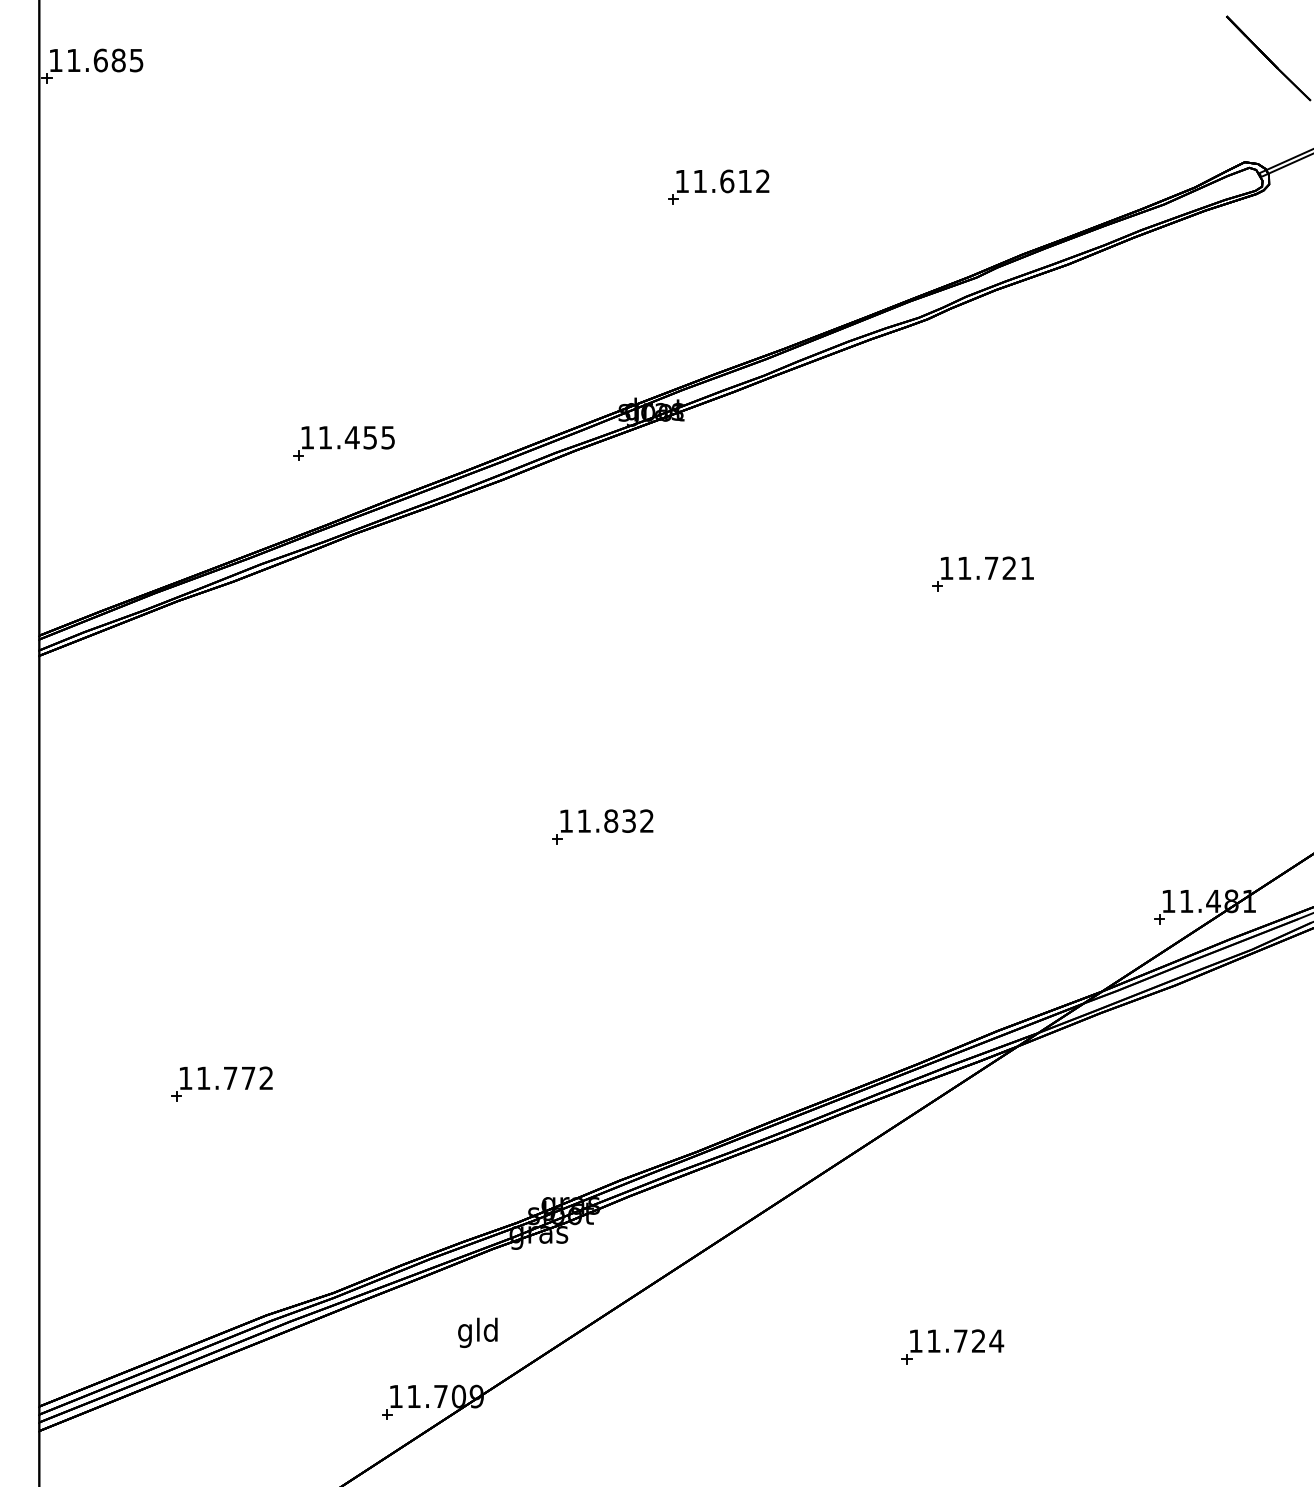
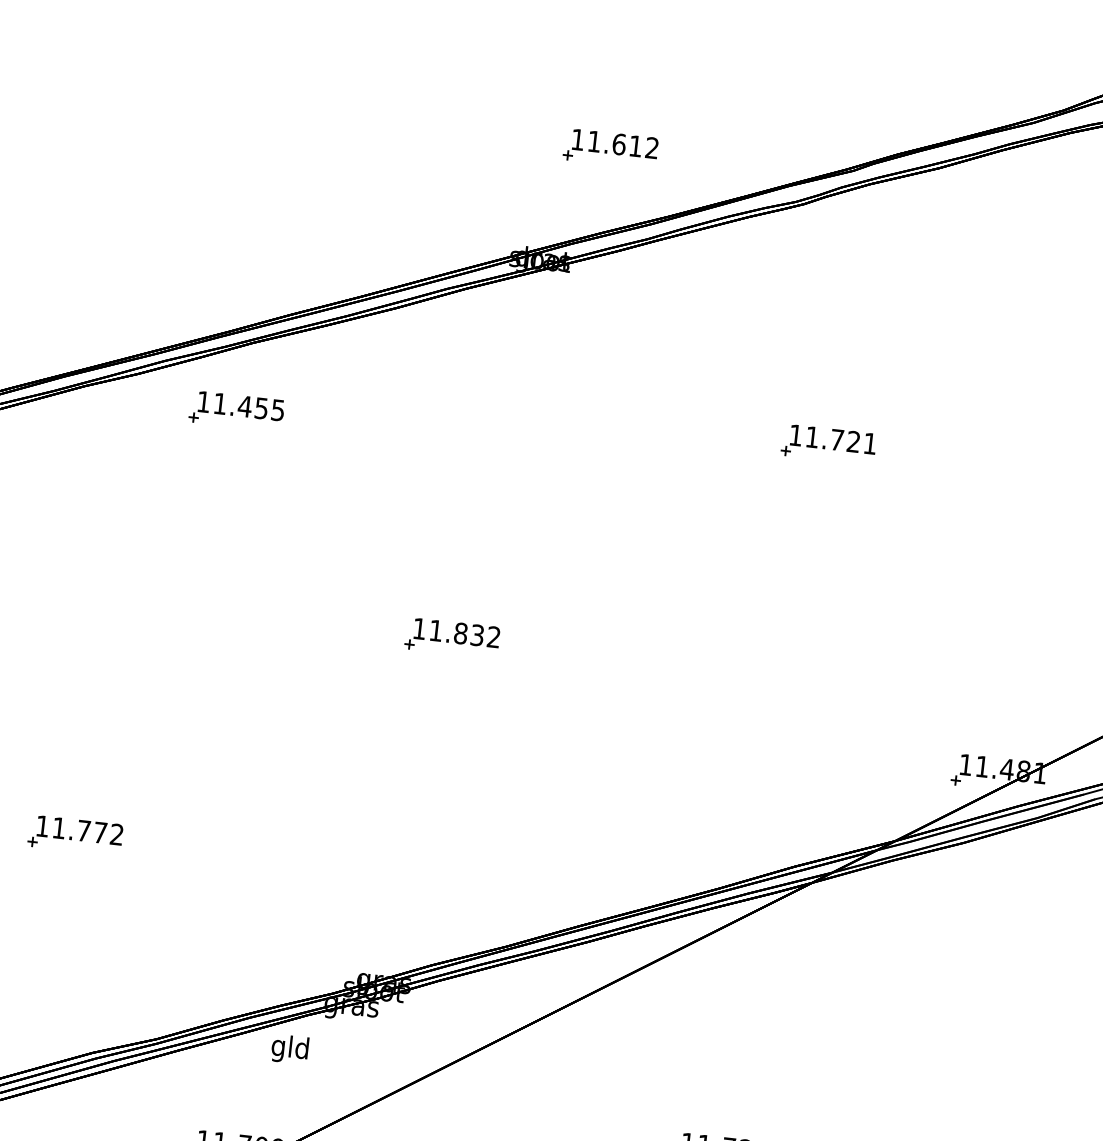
part: (718, 186) -> (610, 148), moved
part: (343, 443) -> (236, 411), moved
text: (477, 1332) -> (289, 1049), moved

